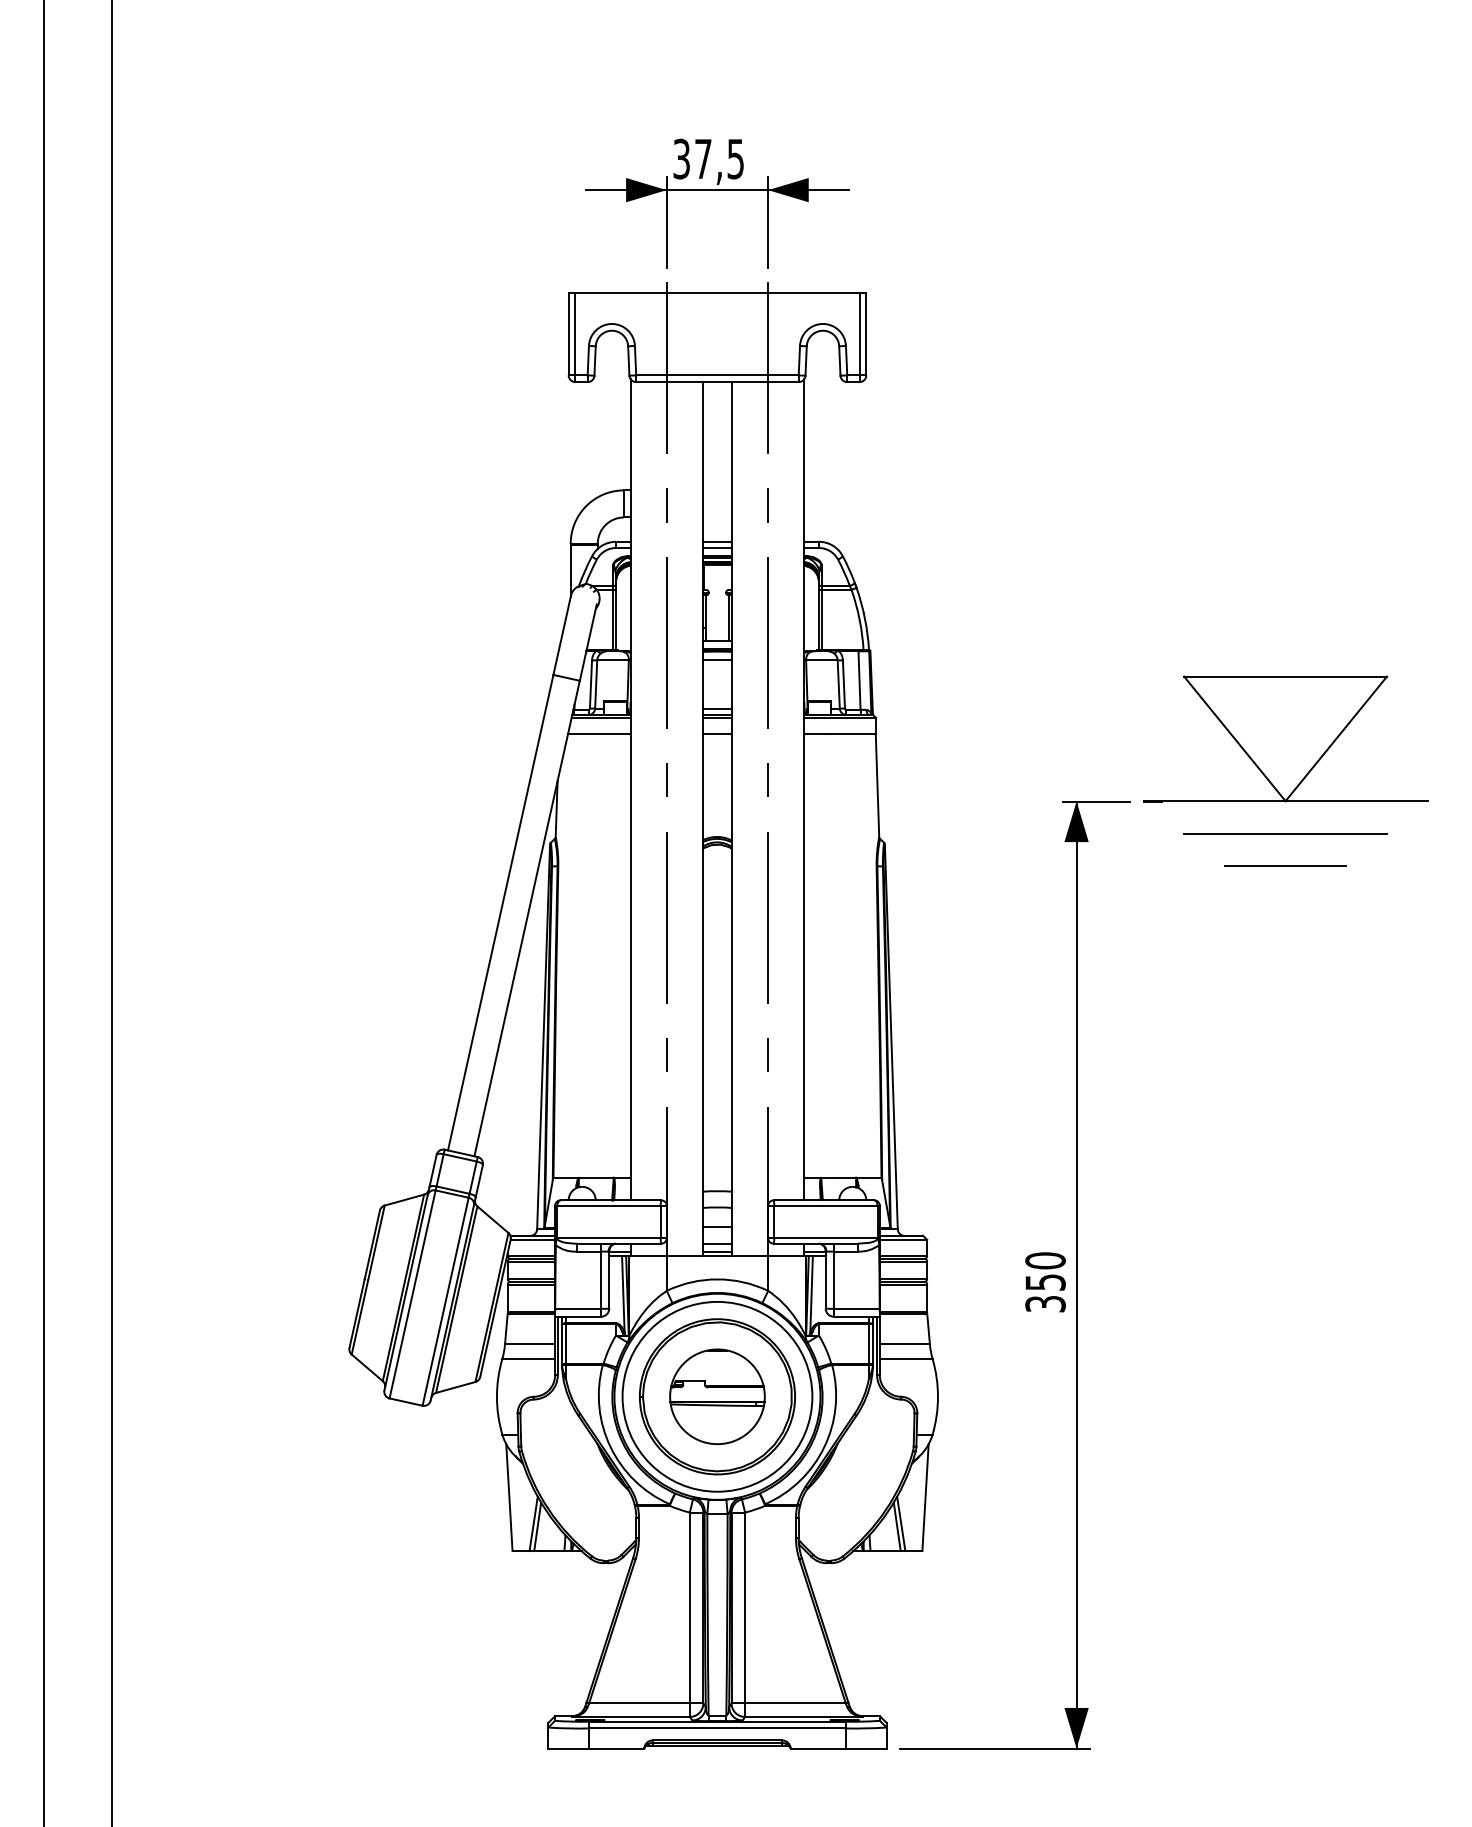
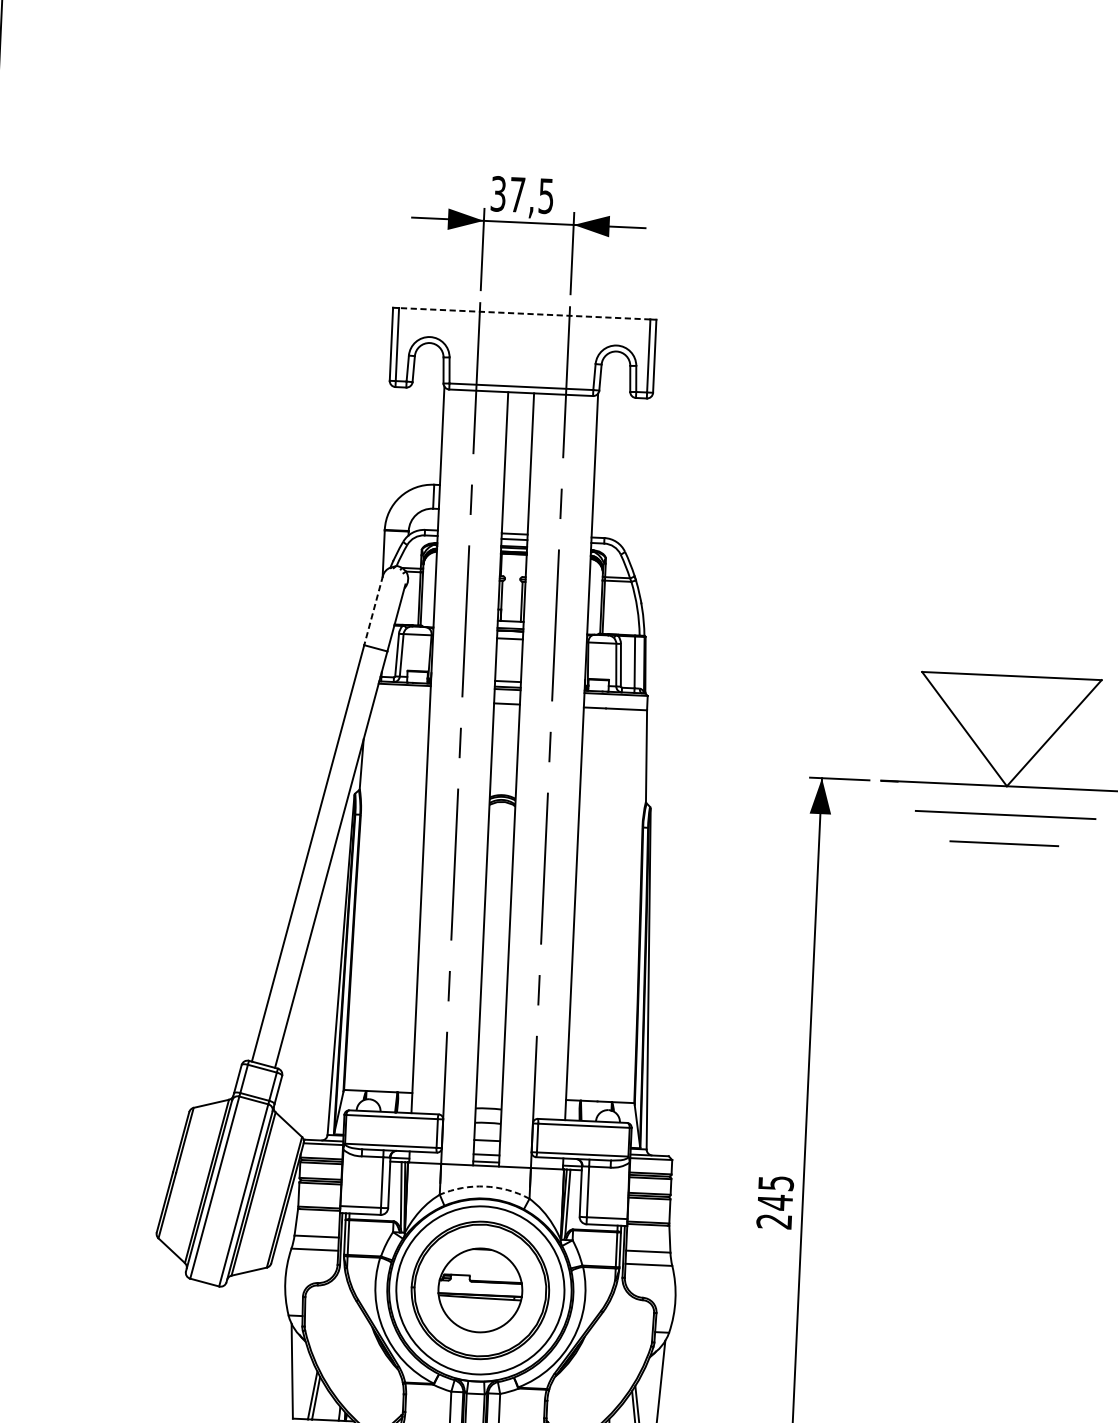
line: (716, 292) -> (523, 313), solid -> dashed
line: (562, 635) -> (373, 610), solid -> dashed
line: (599, 733) -> (402, 698), removed
arc: (717, 1279) -> (485, 1186), solid -> dashed
text: (1045, 1282) -> (775, 1202), 350 -> 245

